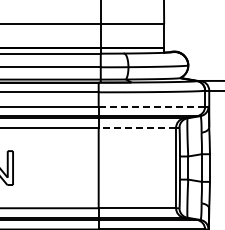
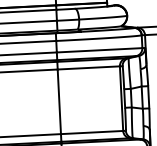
line: (152, 106) -> (100, 50), dashed -> solid
line: (137, 127) -> (88, 67), dashed -> solid

